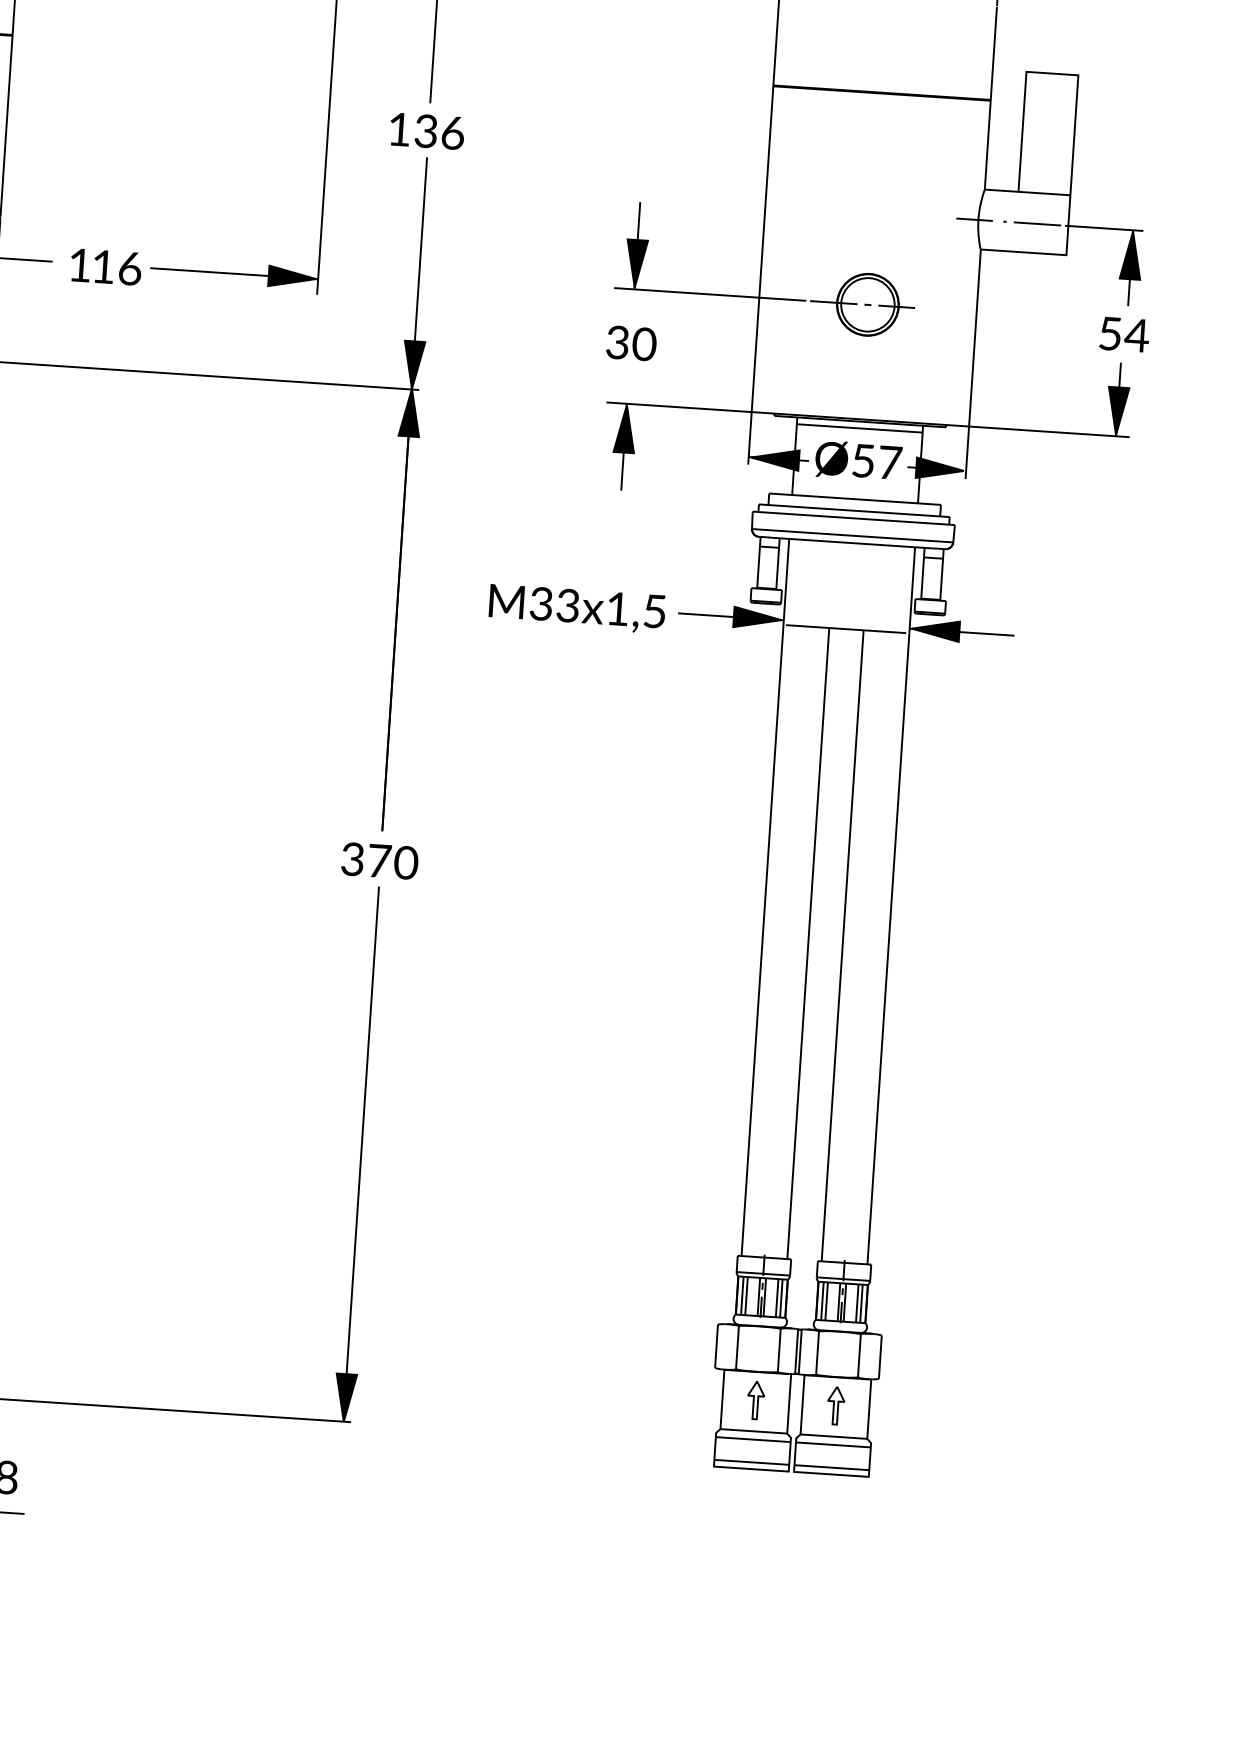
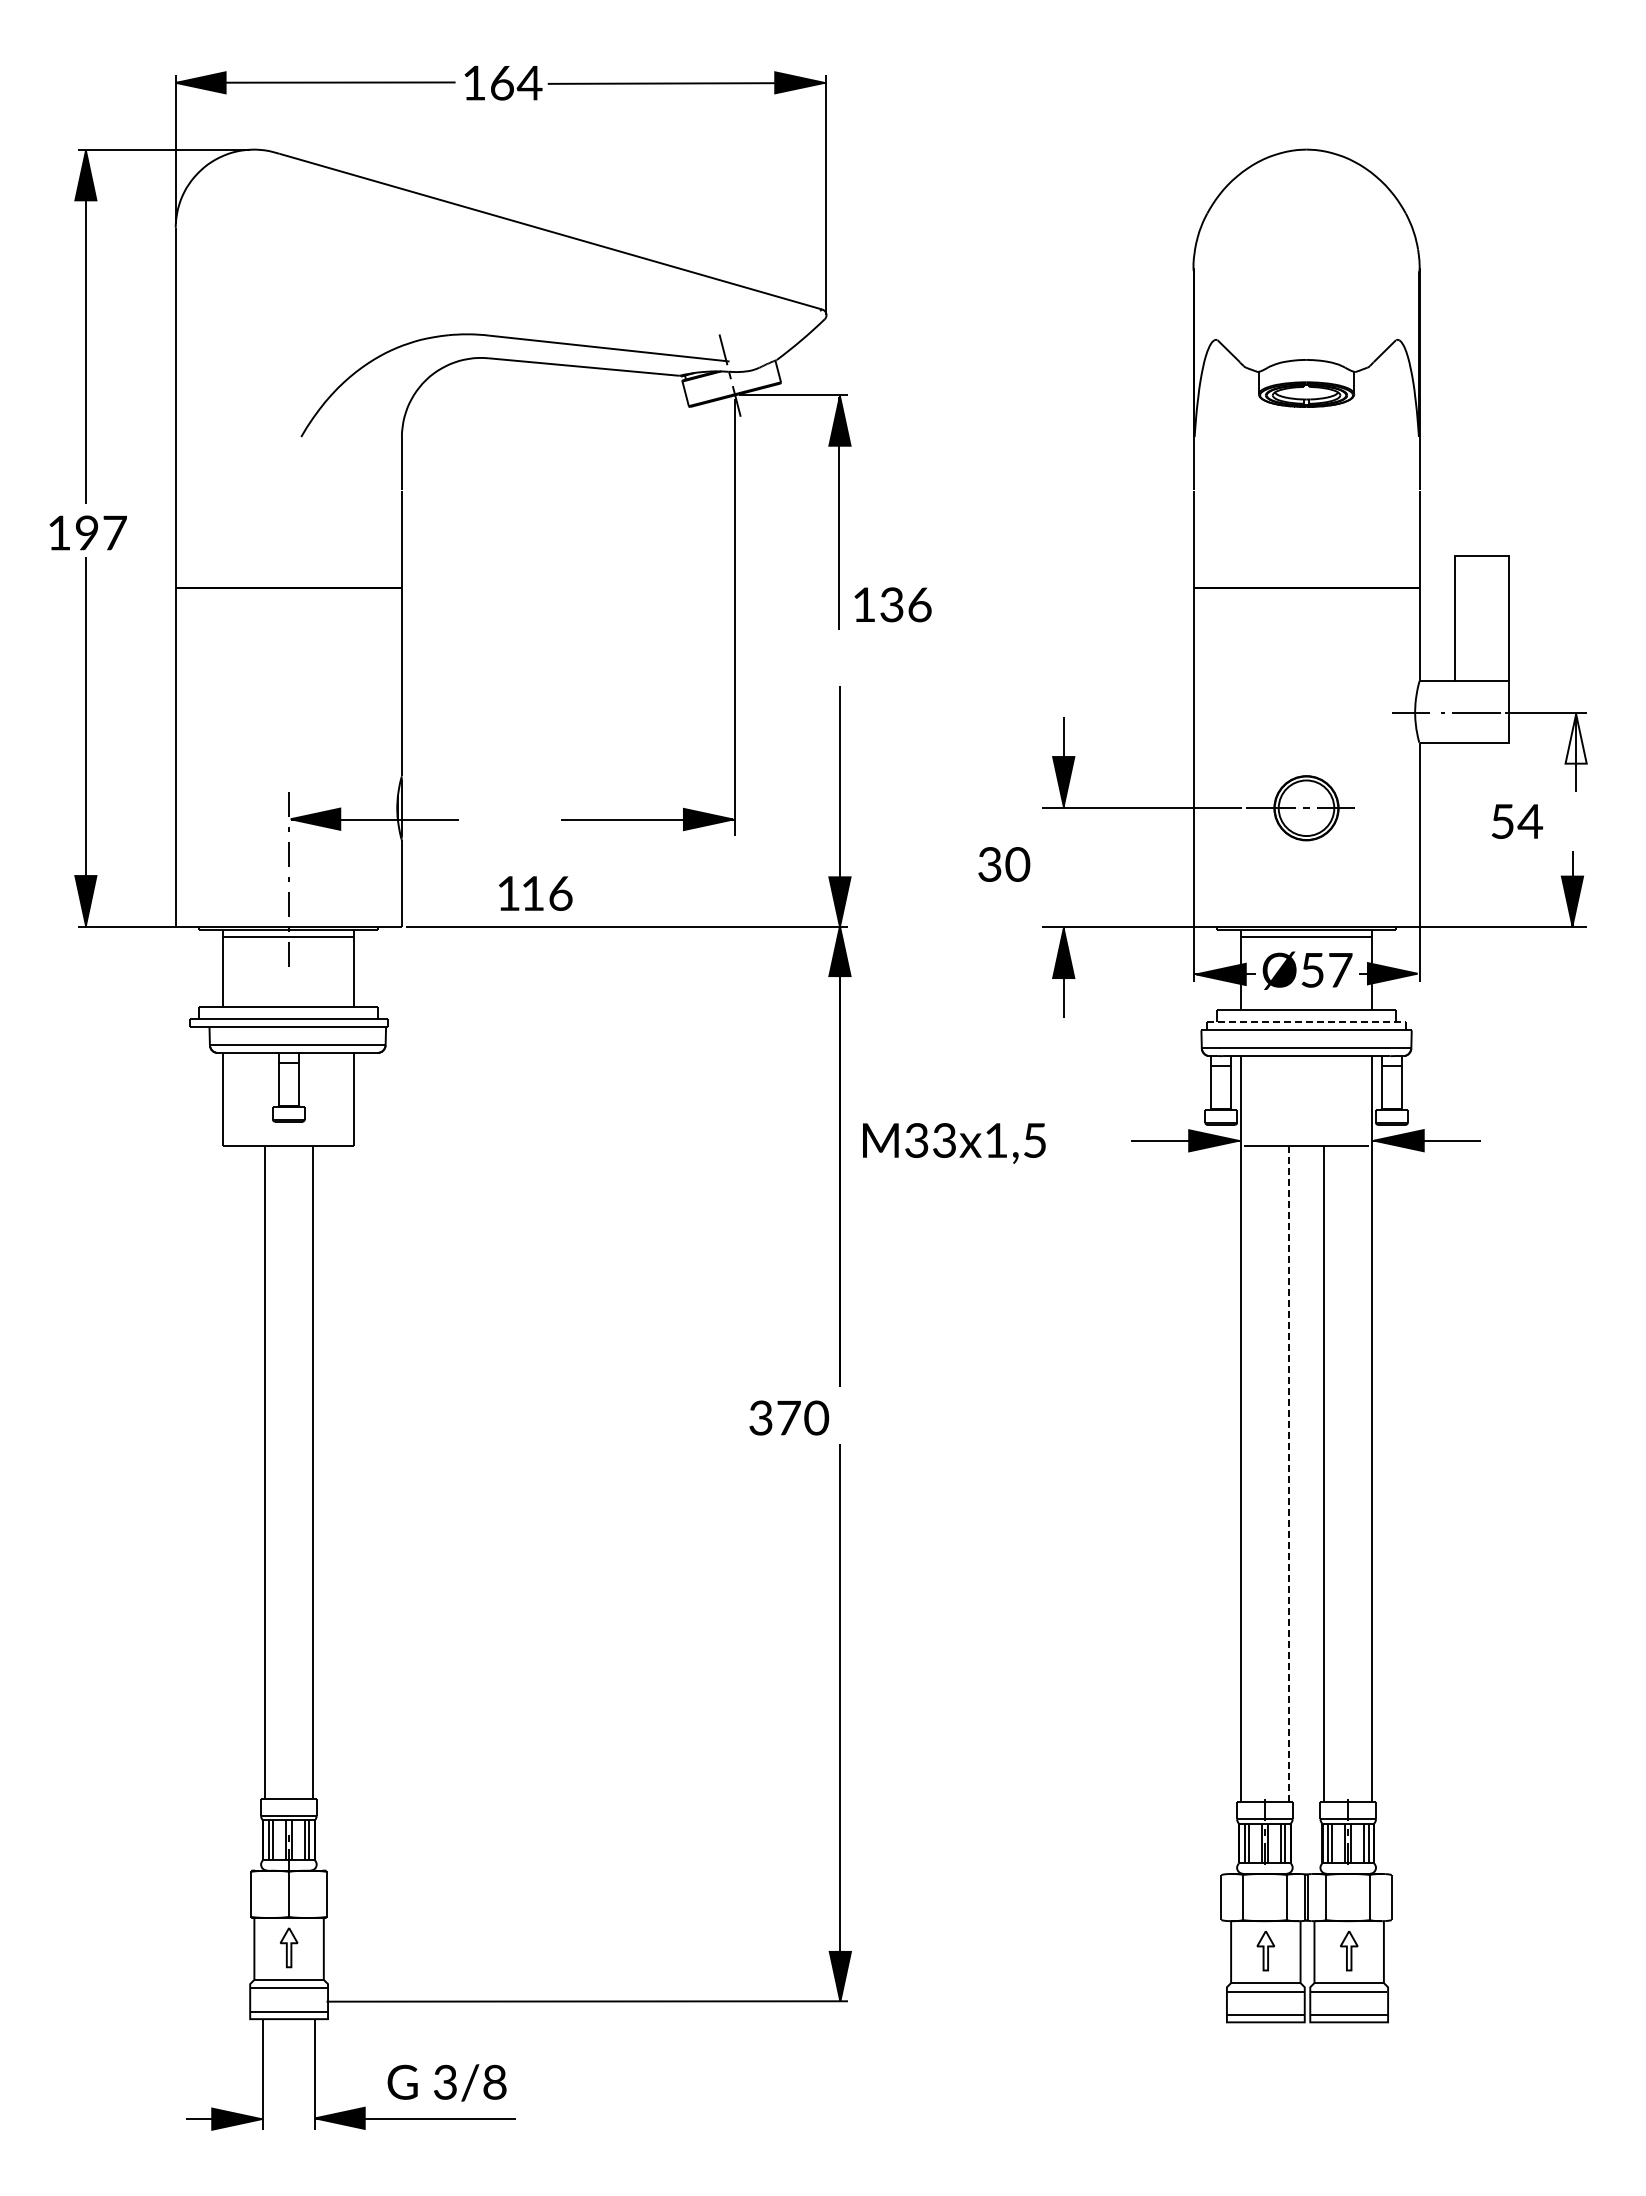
text: (426, 130) -> (892, 604), moved
fill: (1130, 254) -> (1575, 738), removed
text: (105, 267) -> (535, 893), moved
text: (1124, 334) -> (1517, 821), moved
text: (631, 343) -> (1004, 864), moved
line: (855, 510) -> (1307, 1022), solid -> dashed
text: (577, 609) -> (954, 1143), moved
text: (380, 860) -> (789, 1417), moved
line: (808, 944) -> (1288, 1474), solid -> dashed

